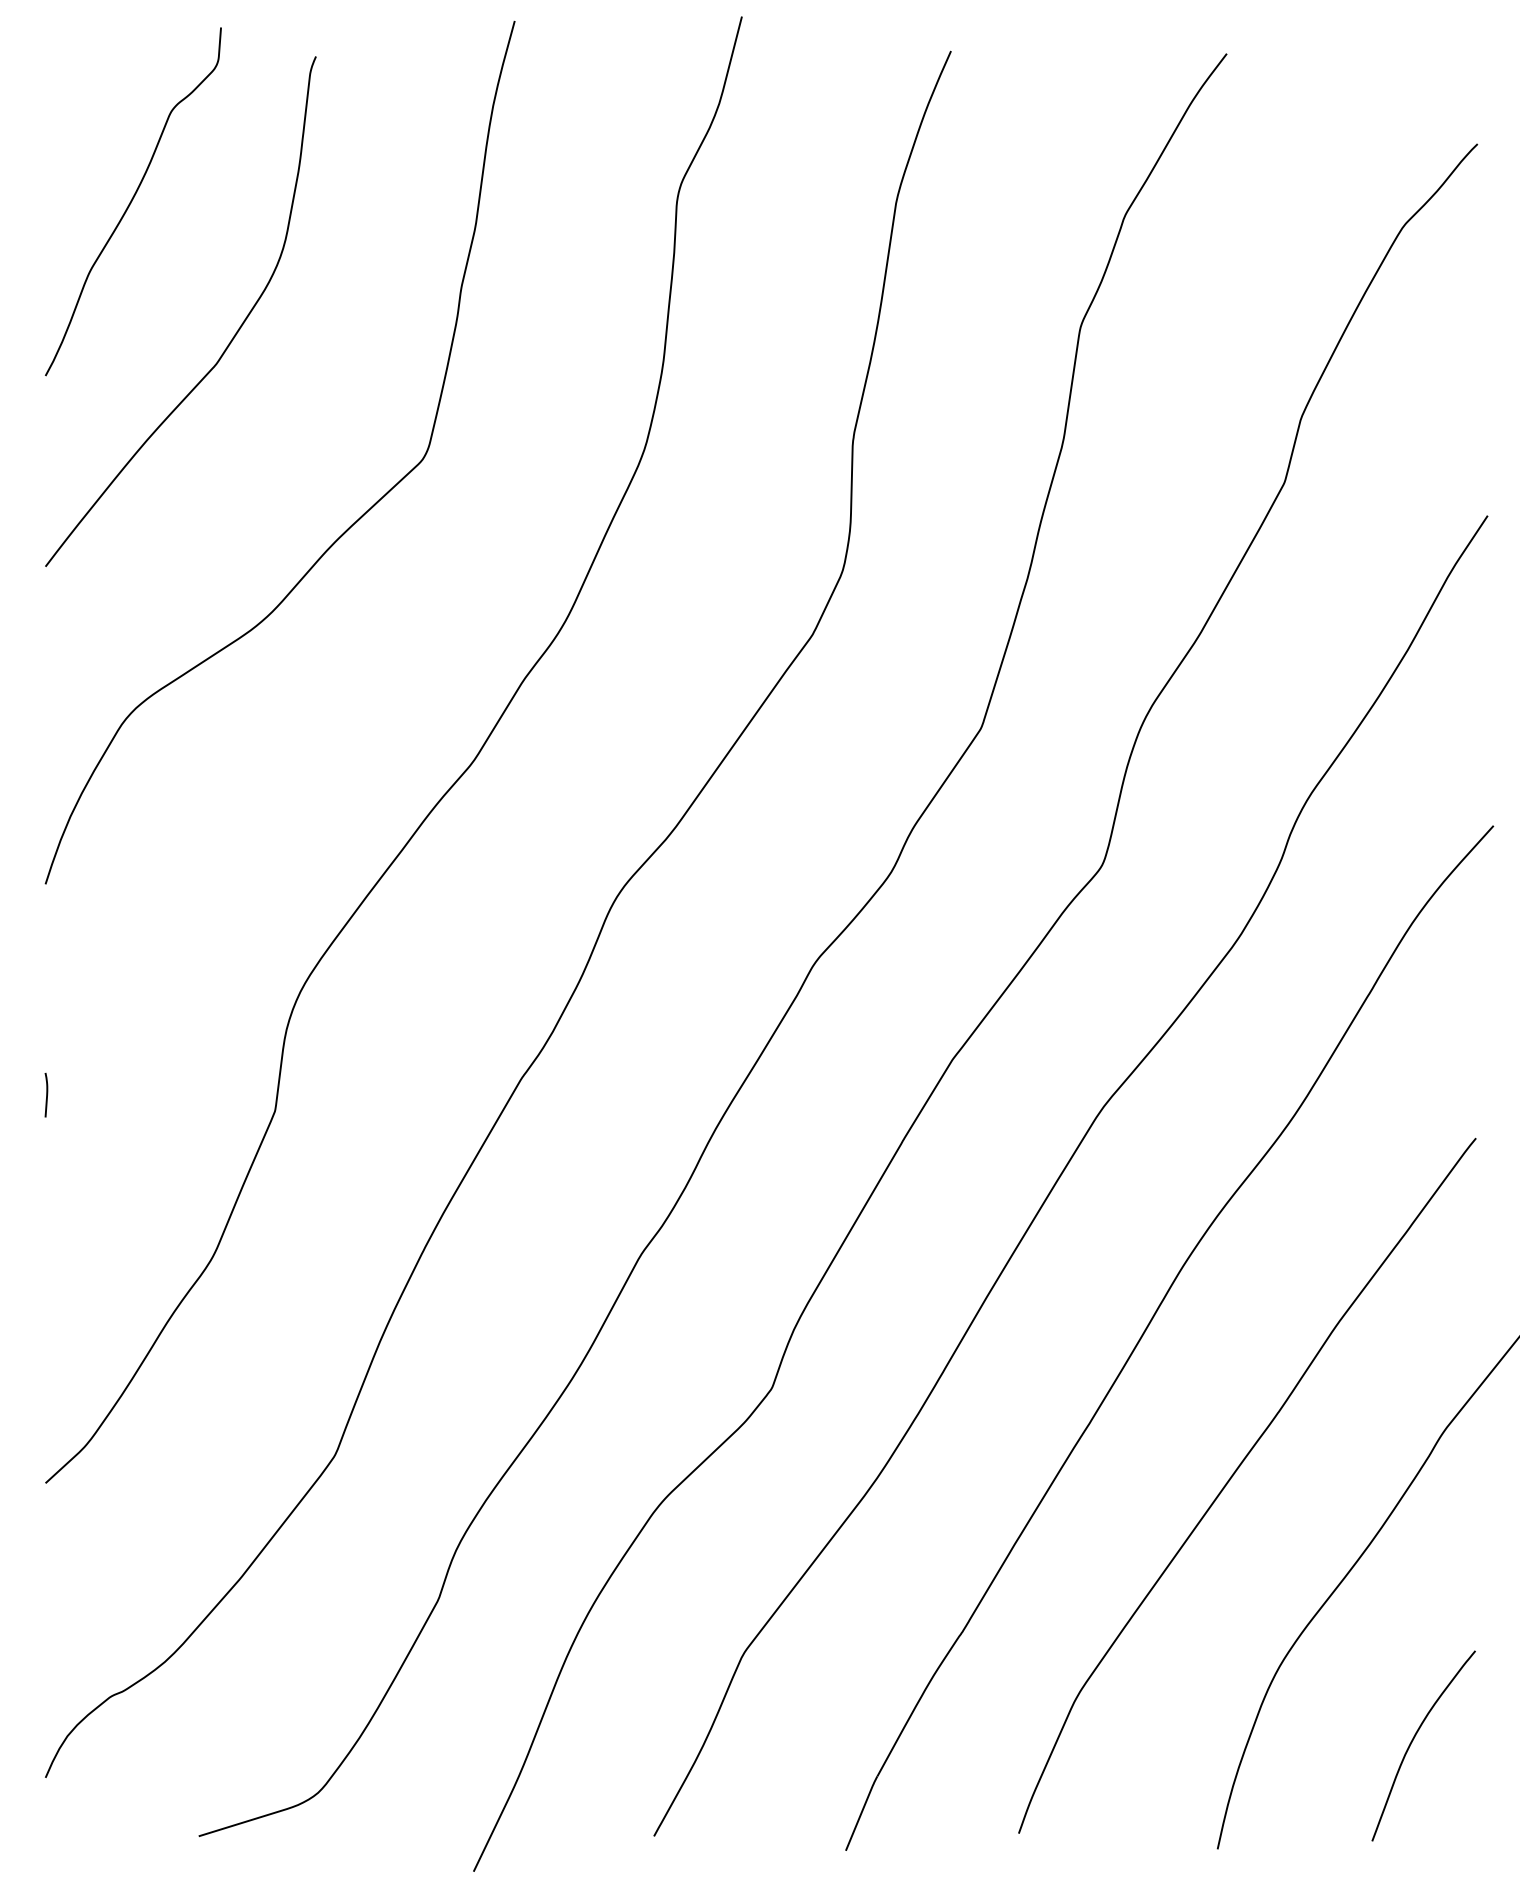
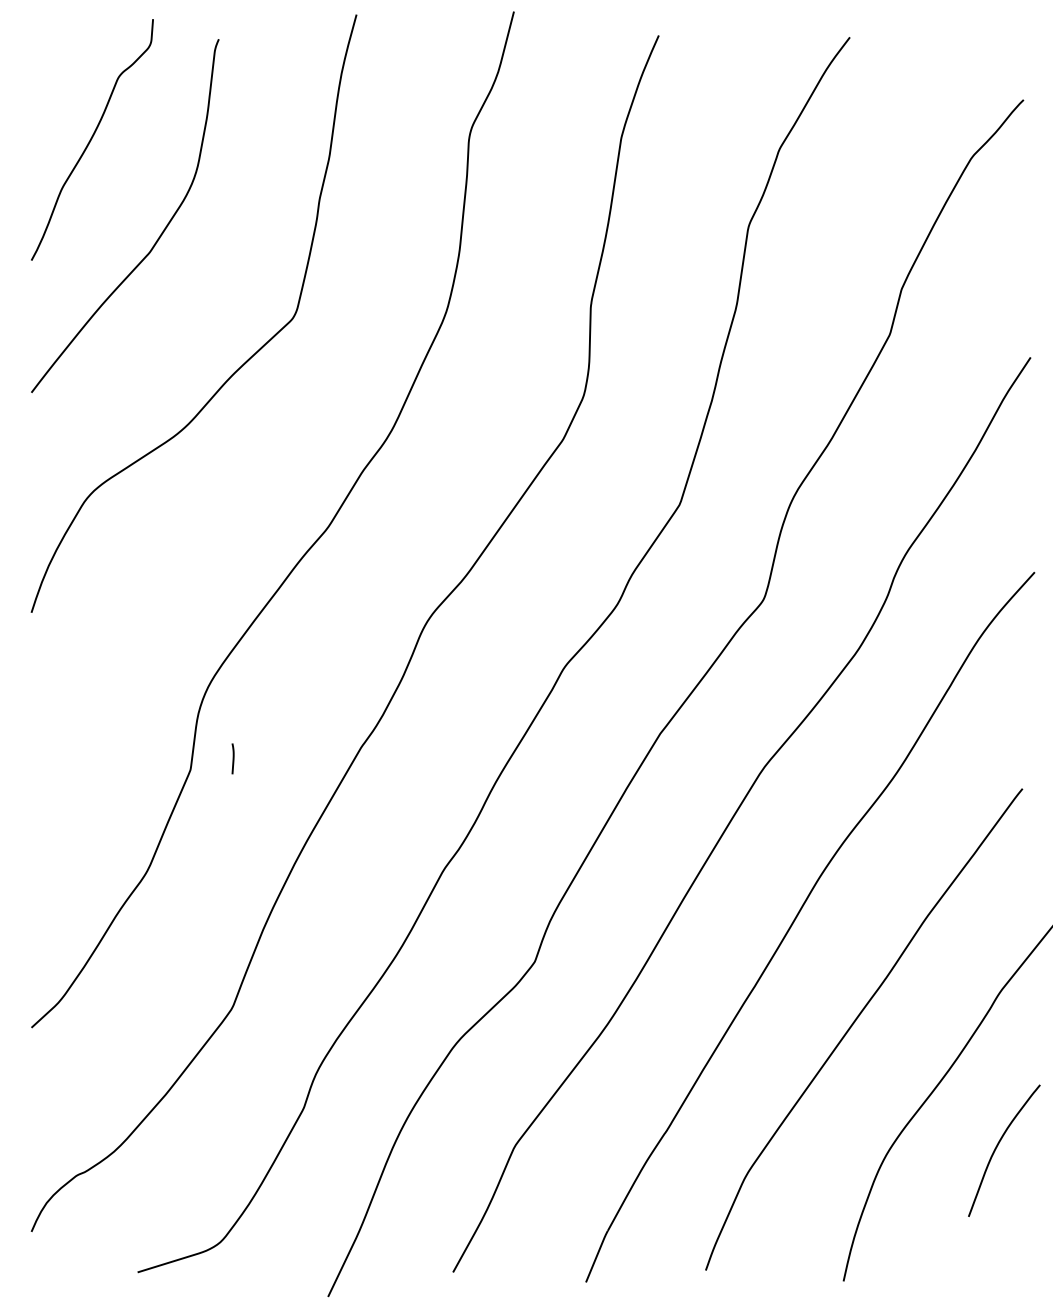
line: (45, 1094) -> (232, 758), moved
curve: (1413, 1741) -> (997, 1147), moved

